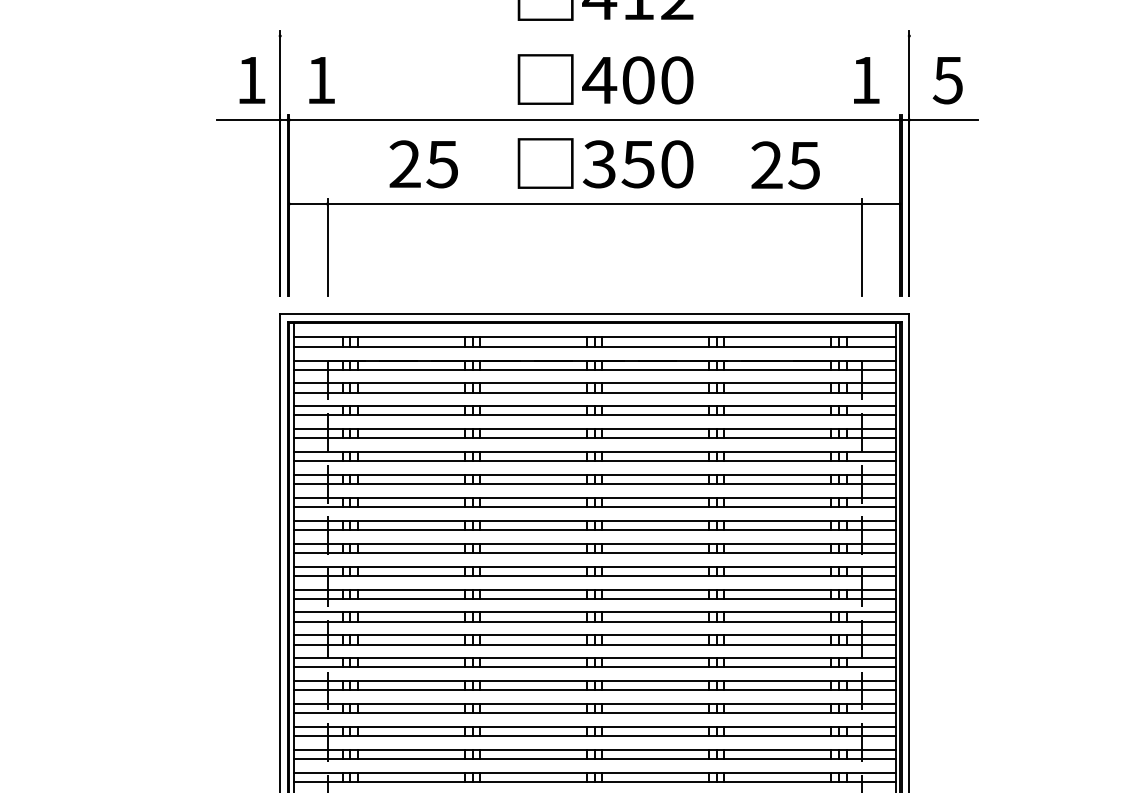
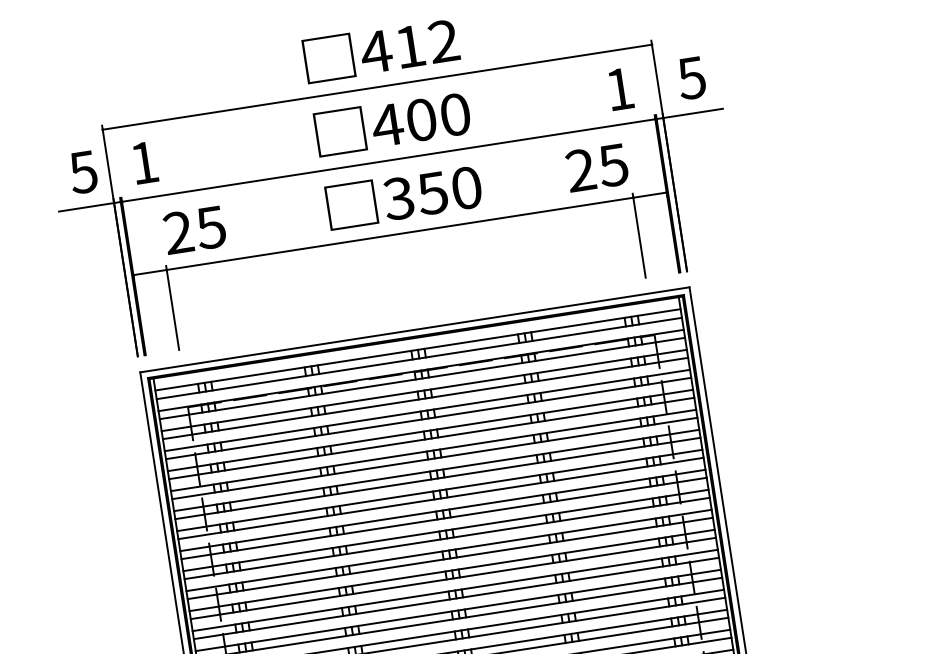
line: (594, 36) -> (377, 87), added
text: (250, 80) -> (82, 172), 1 -> 5
text: (423, 164) -> (194, 230), moved
text: (785, 165) -> (597, 168), moved

